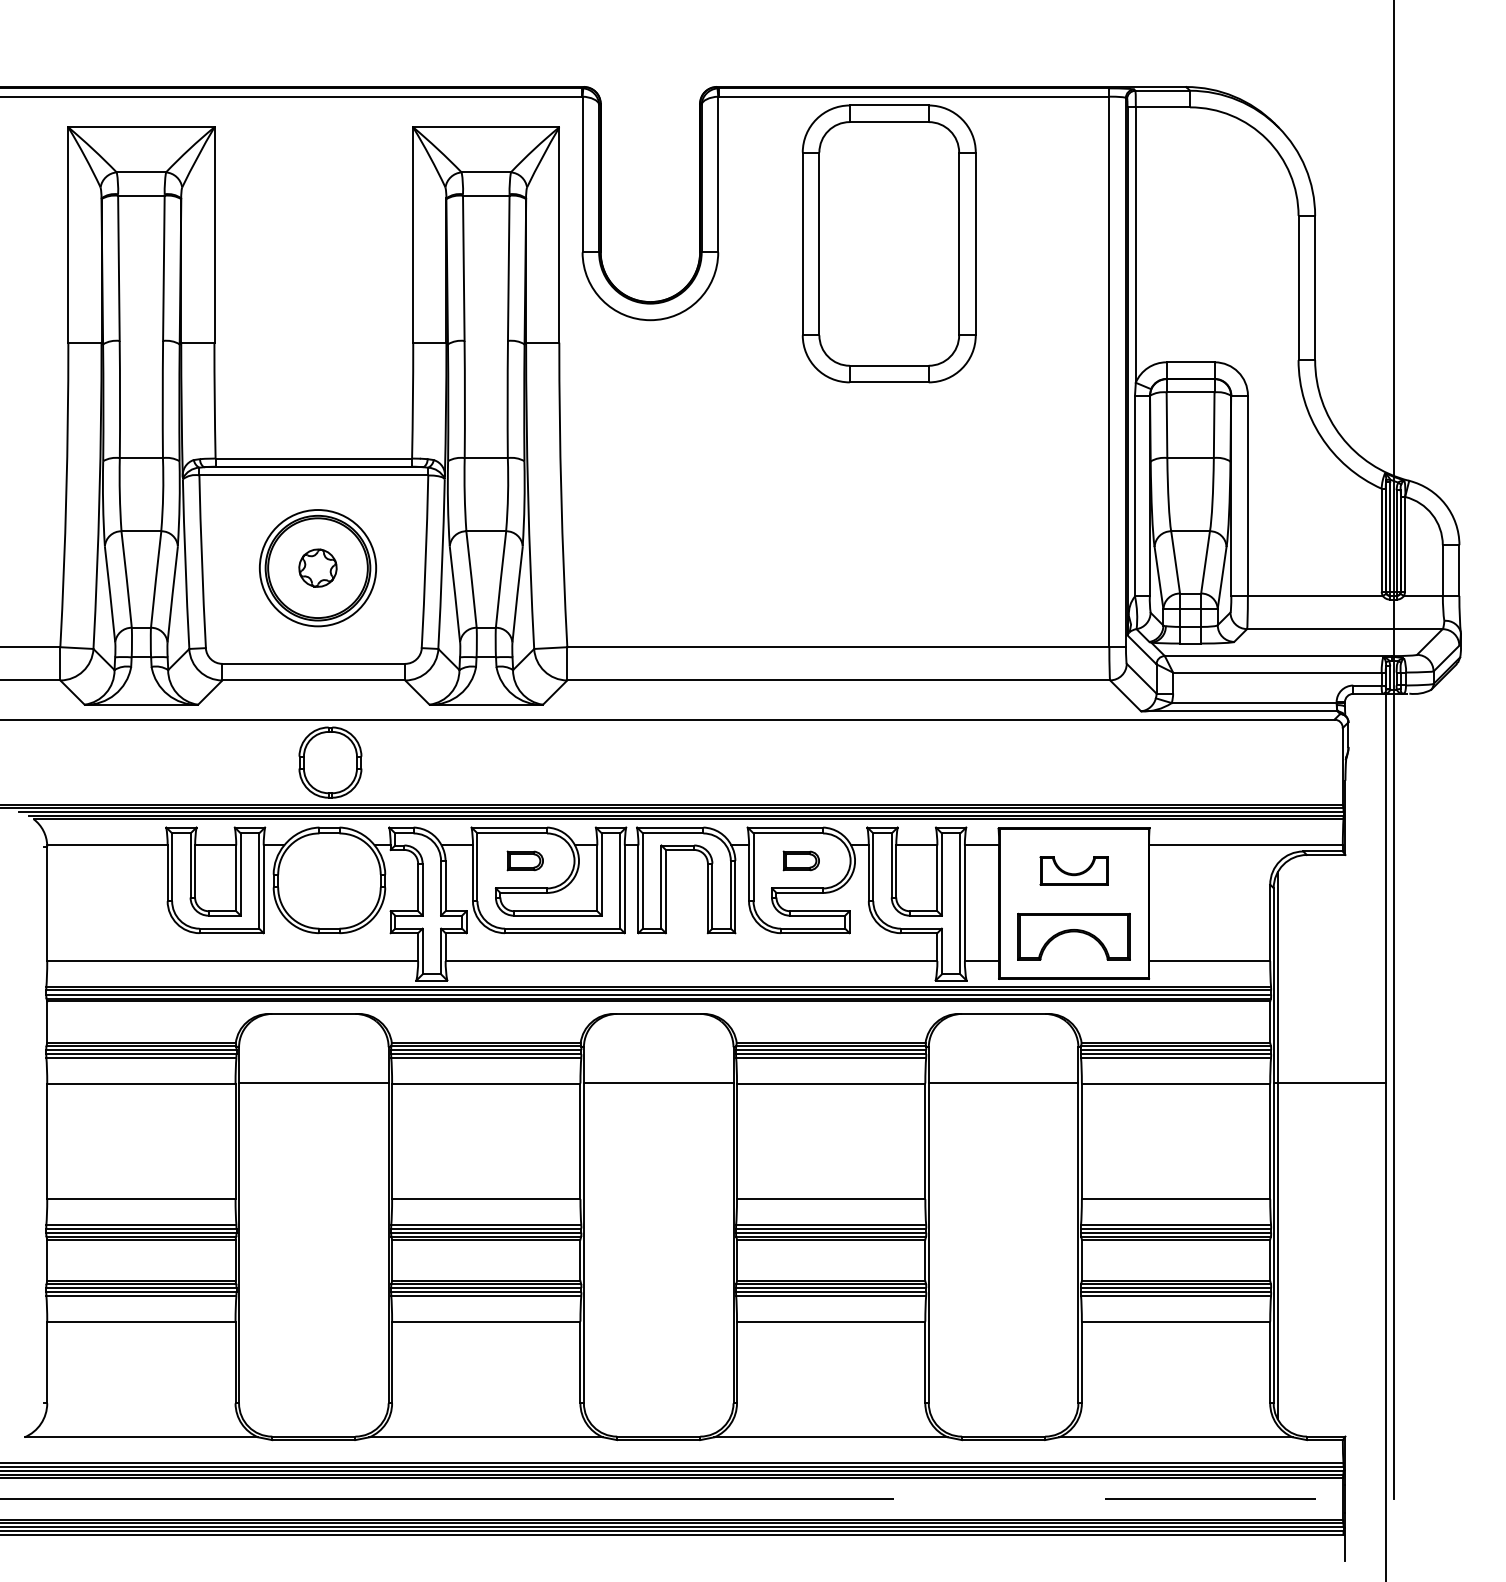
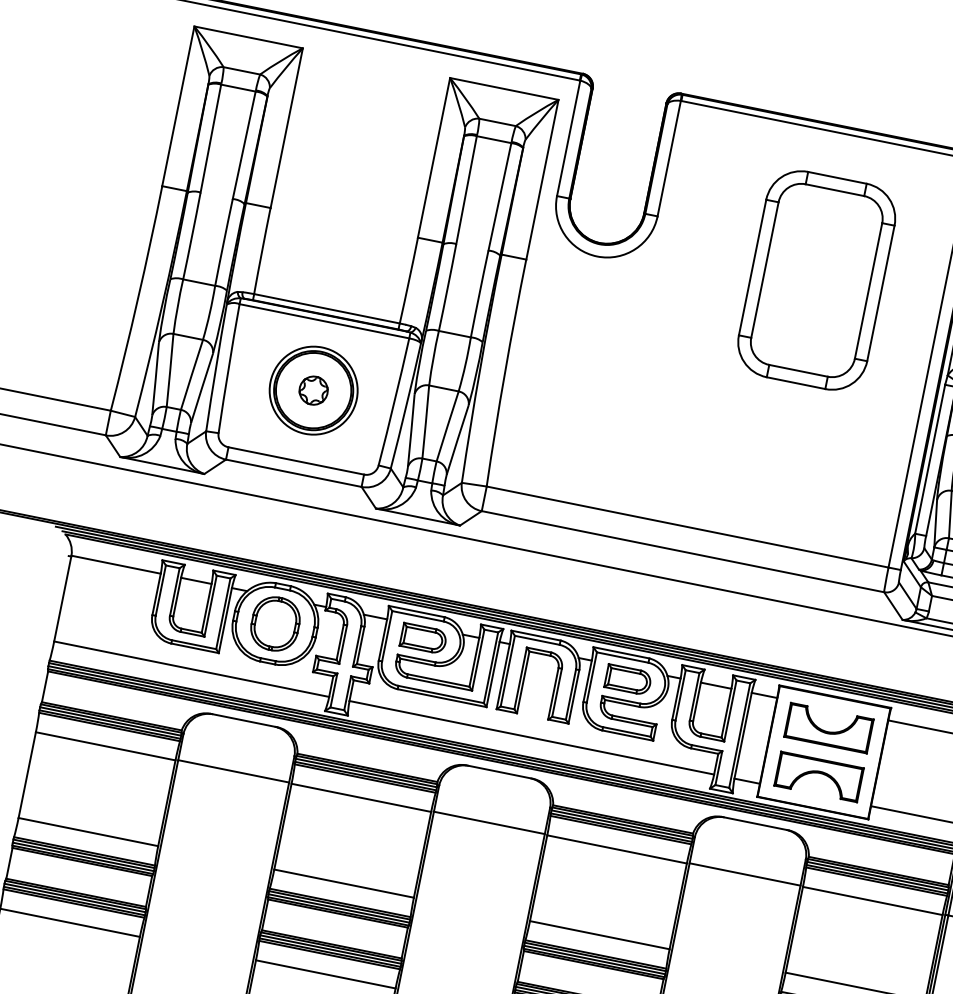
part: (888, 243) -> (816, 280), moved
part: (330, 762) -> (275, 623), moved
part: (525, 860) -> (423, 638), size x1.67
part: (801, 860) -> (628, 679), size x1.67
part: (1073, 870) -> (828, 727), size x1.67

